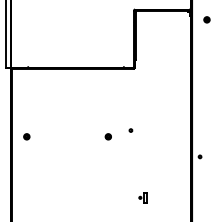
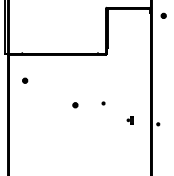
part: (26, 136) -> (24, 80), moved
part: (107, 136) -> (74, 105), moved
part: (142, 197) -> (130, 120), moved

